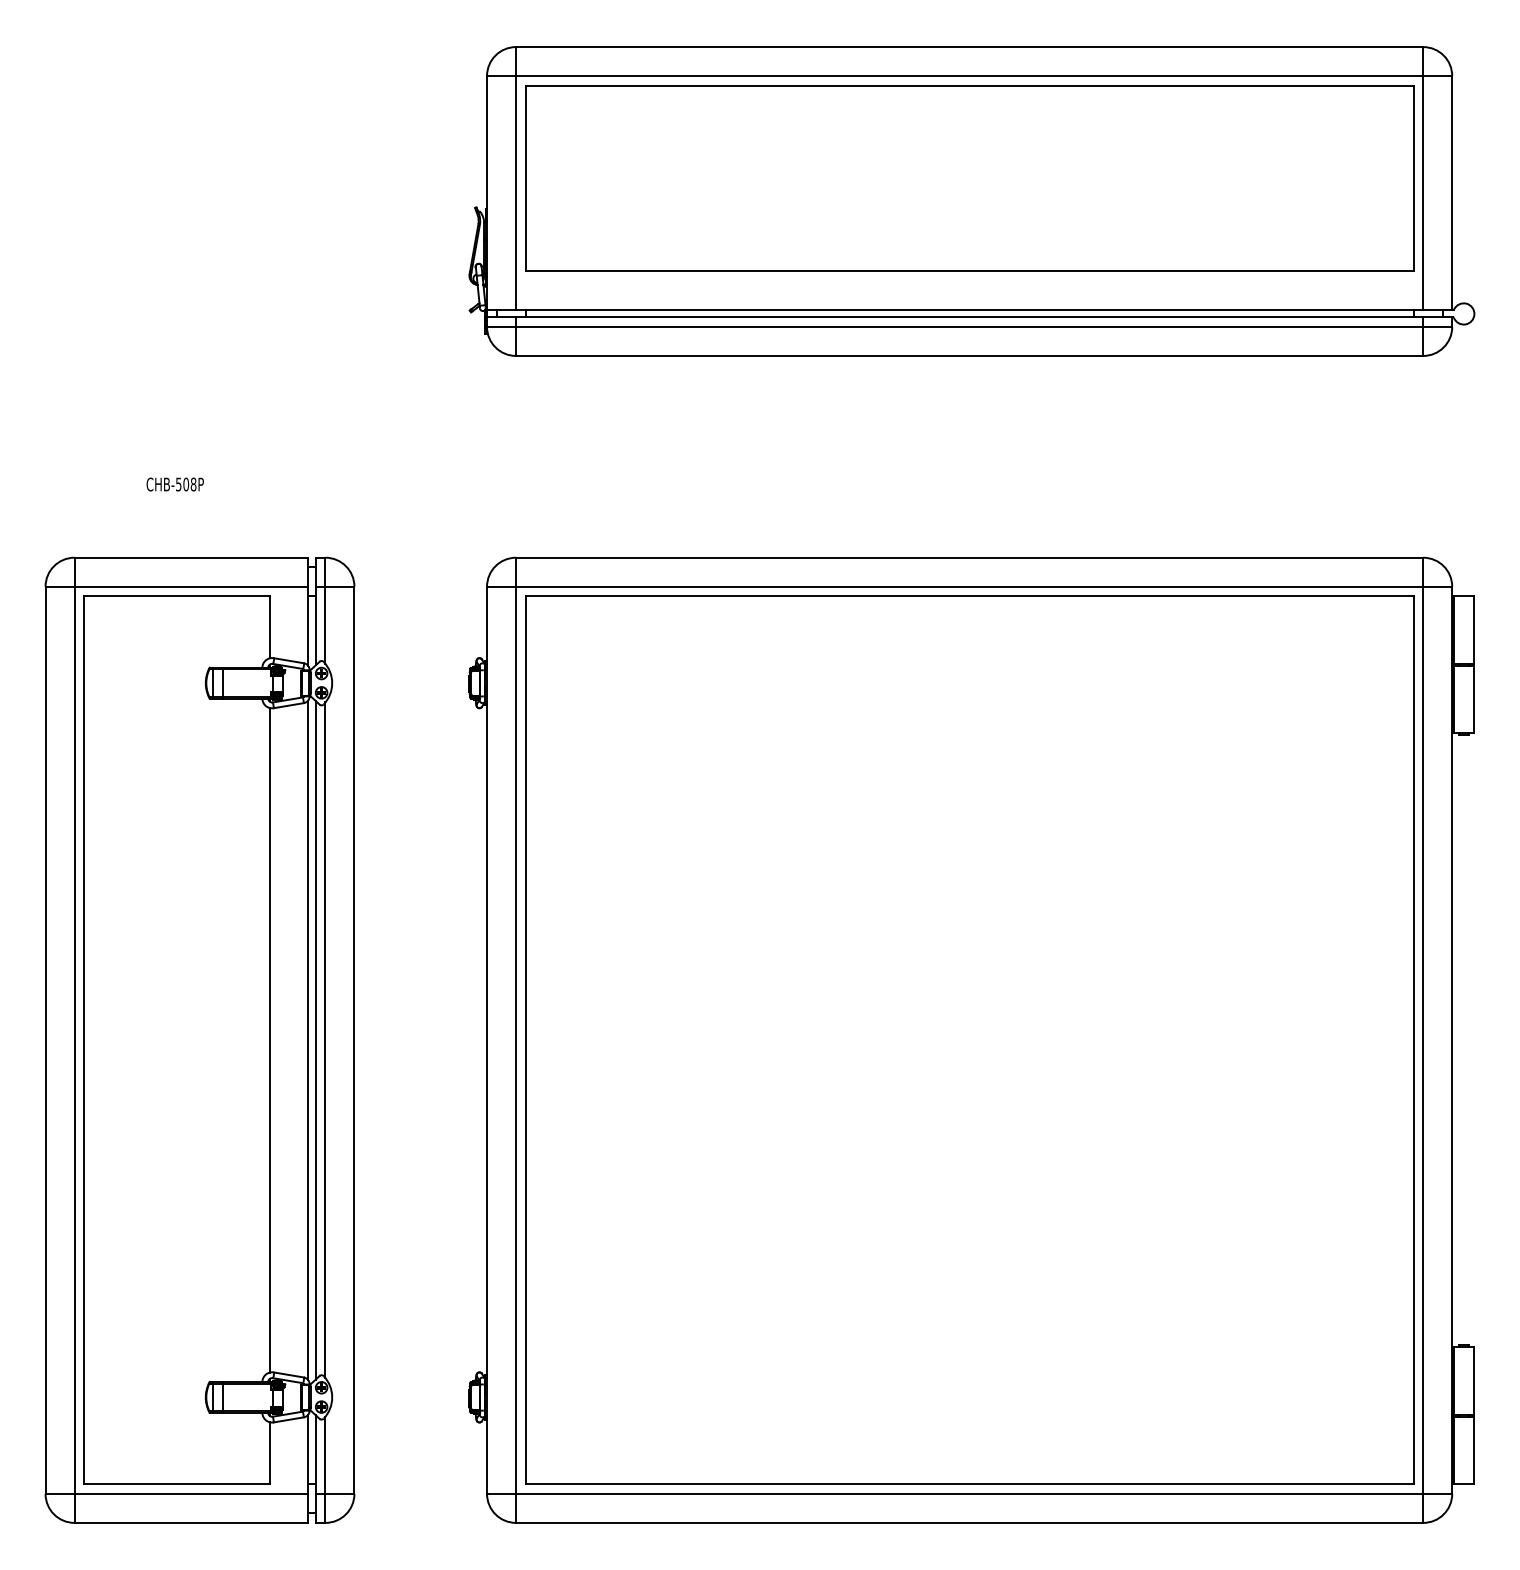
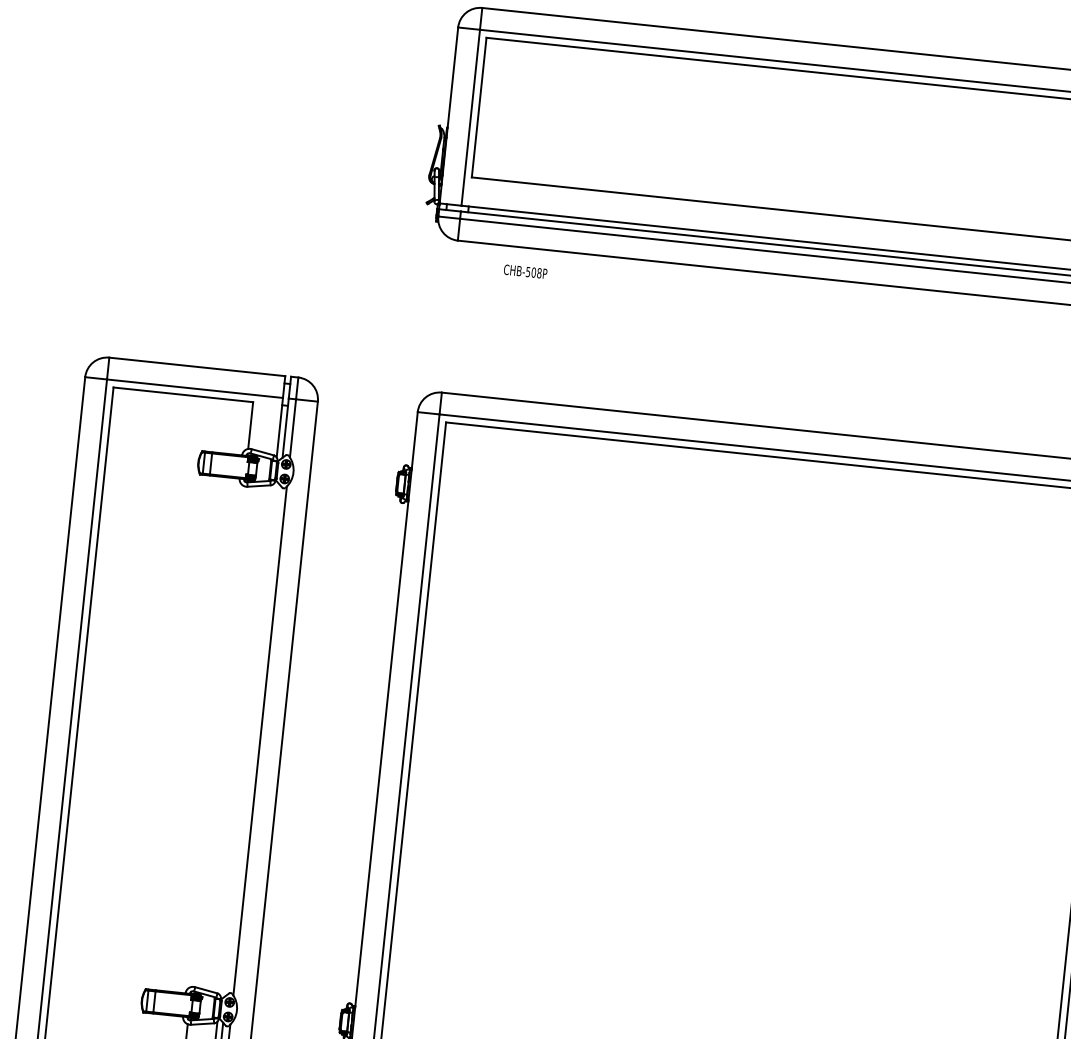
text: (174, 484) -> (525, 271), moved
line: (269, 1039) -> (218, 735), removed
line: (308, 1040) -> (247, 739), removed
line: (315, 1040) -> (252, 740), removed

